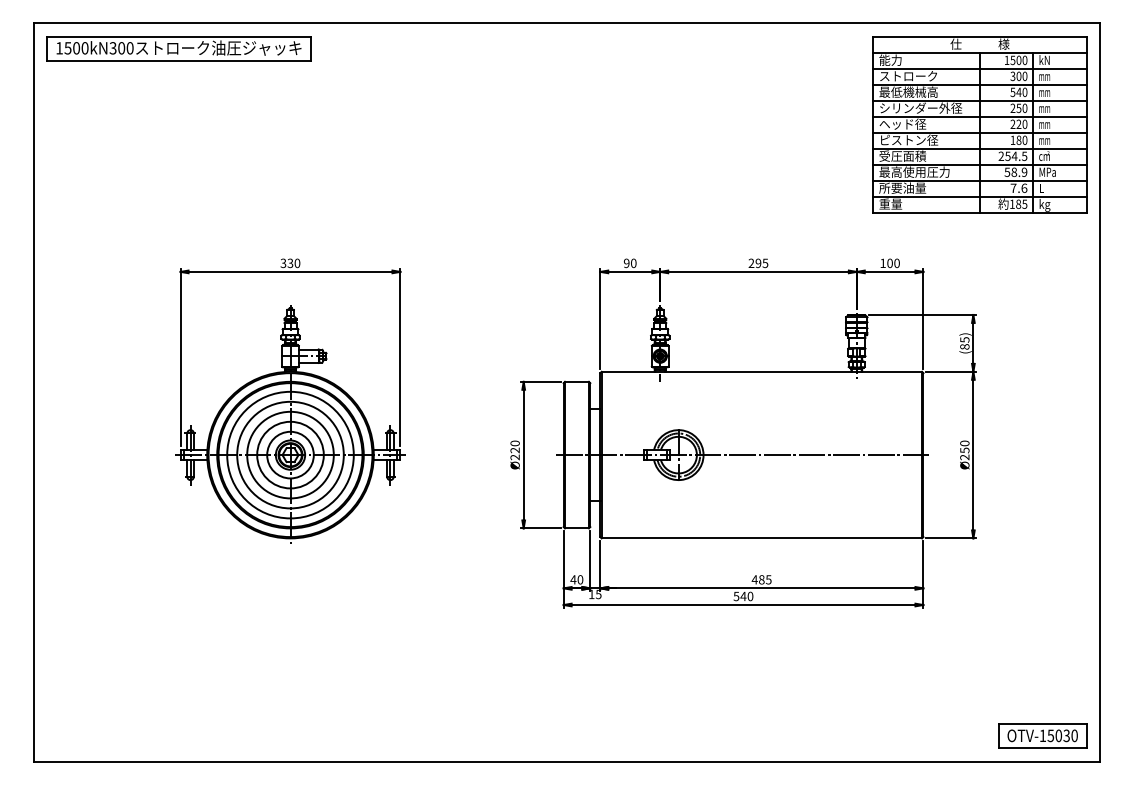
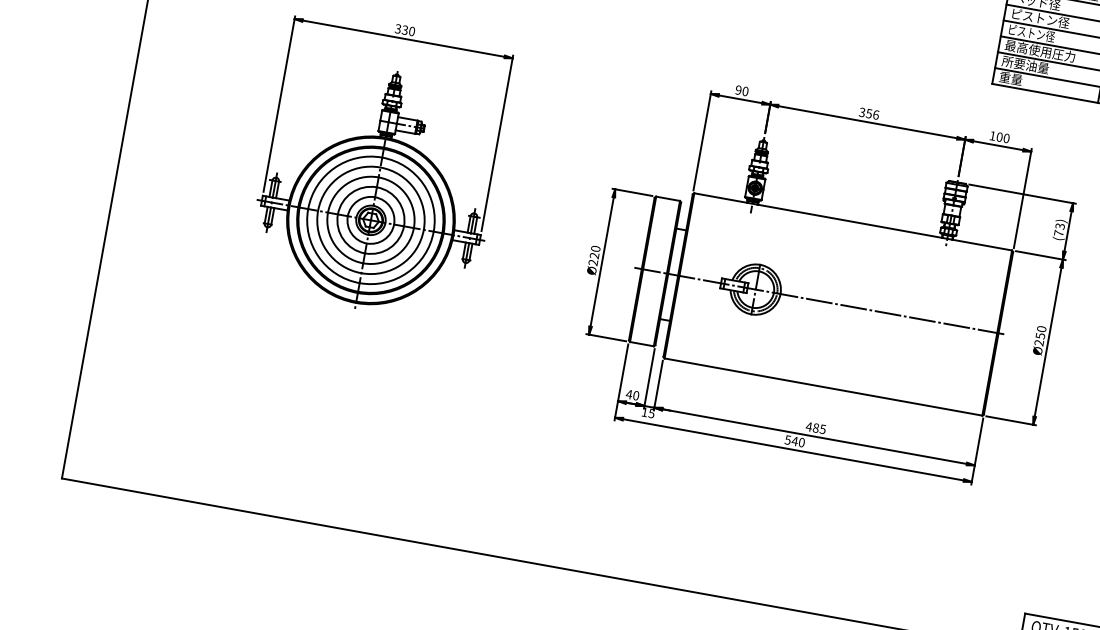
text: (902, 155) -> (1031, 32), 受圧面積 -> ピストン径
text: (758, 263) -> (869, 113), 295 -> 356
text: (964, 343) -> (1059, 229), (85) -> (73)

